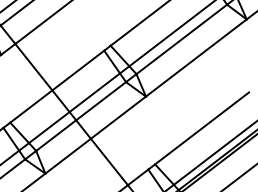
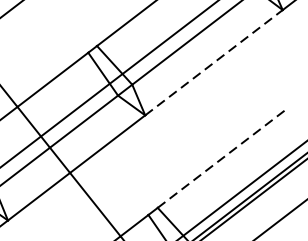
line: (196, 57) -> (214, 62), solid -> dashed
line: (202, 128) -> (222, 158), solid -> dashed

